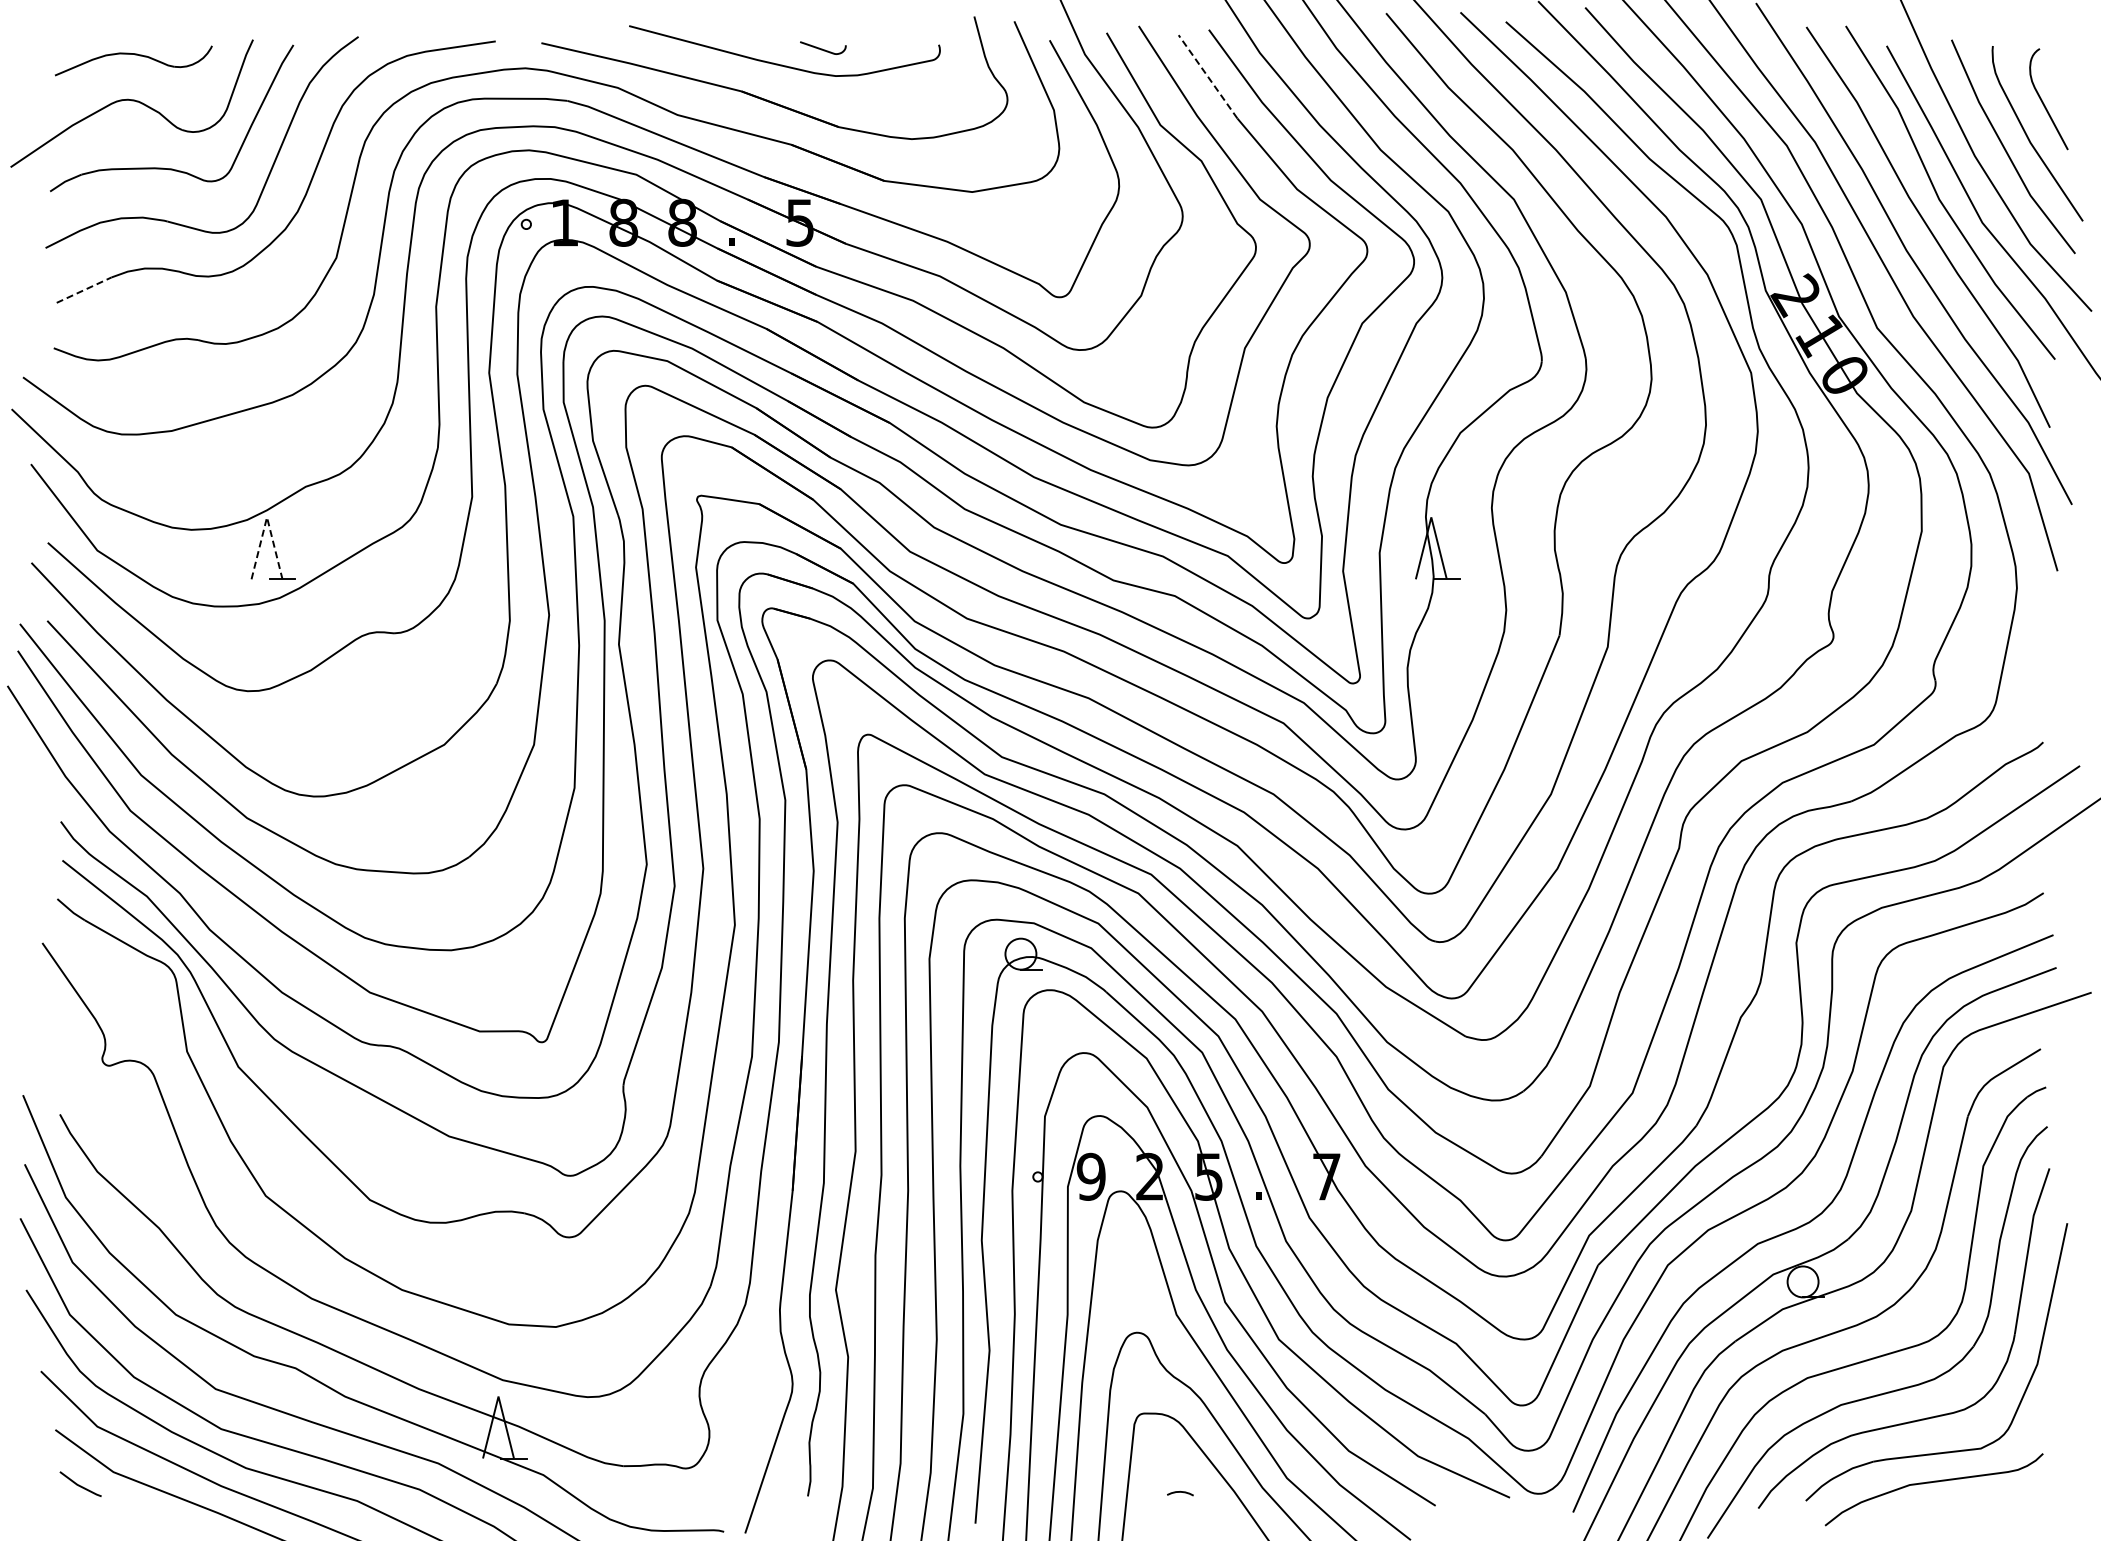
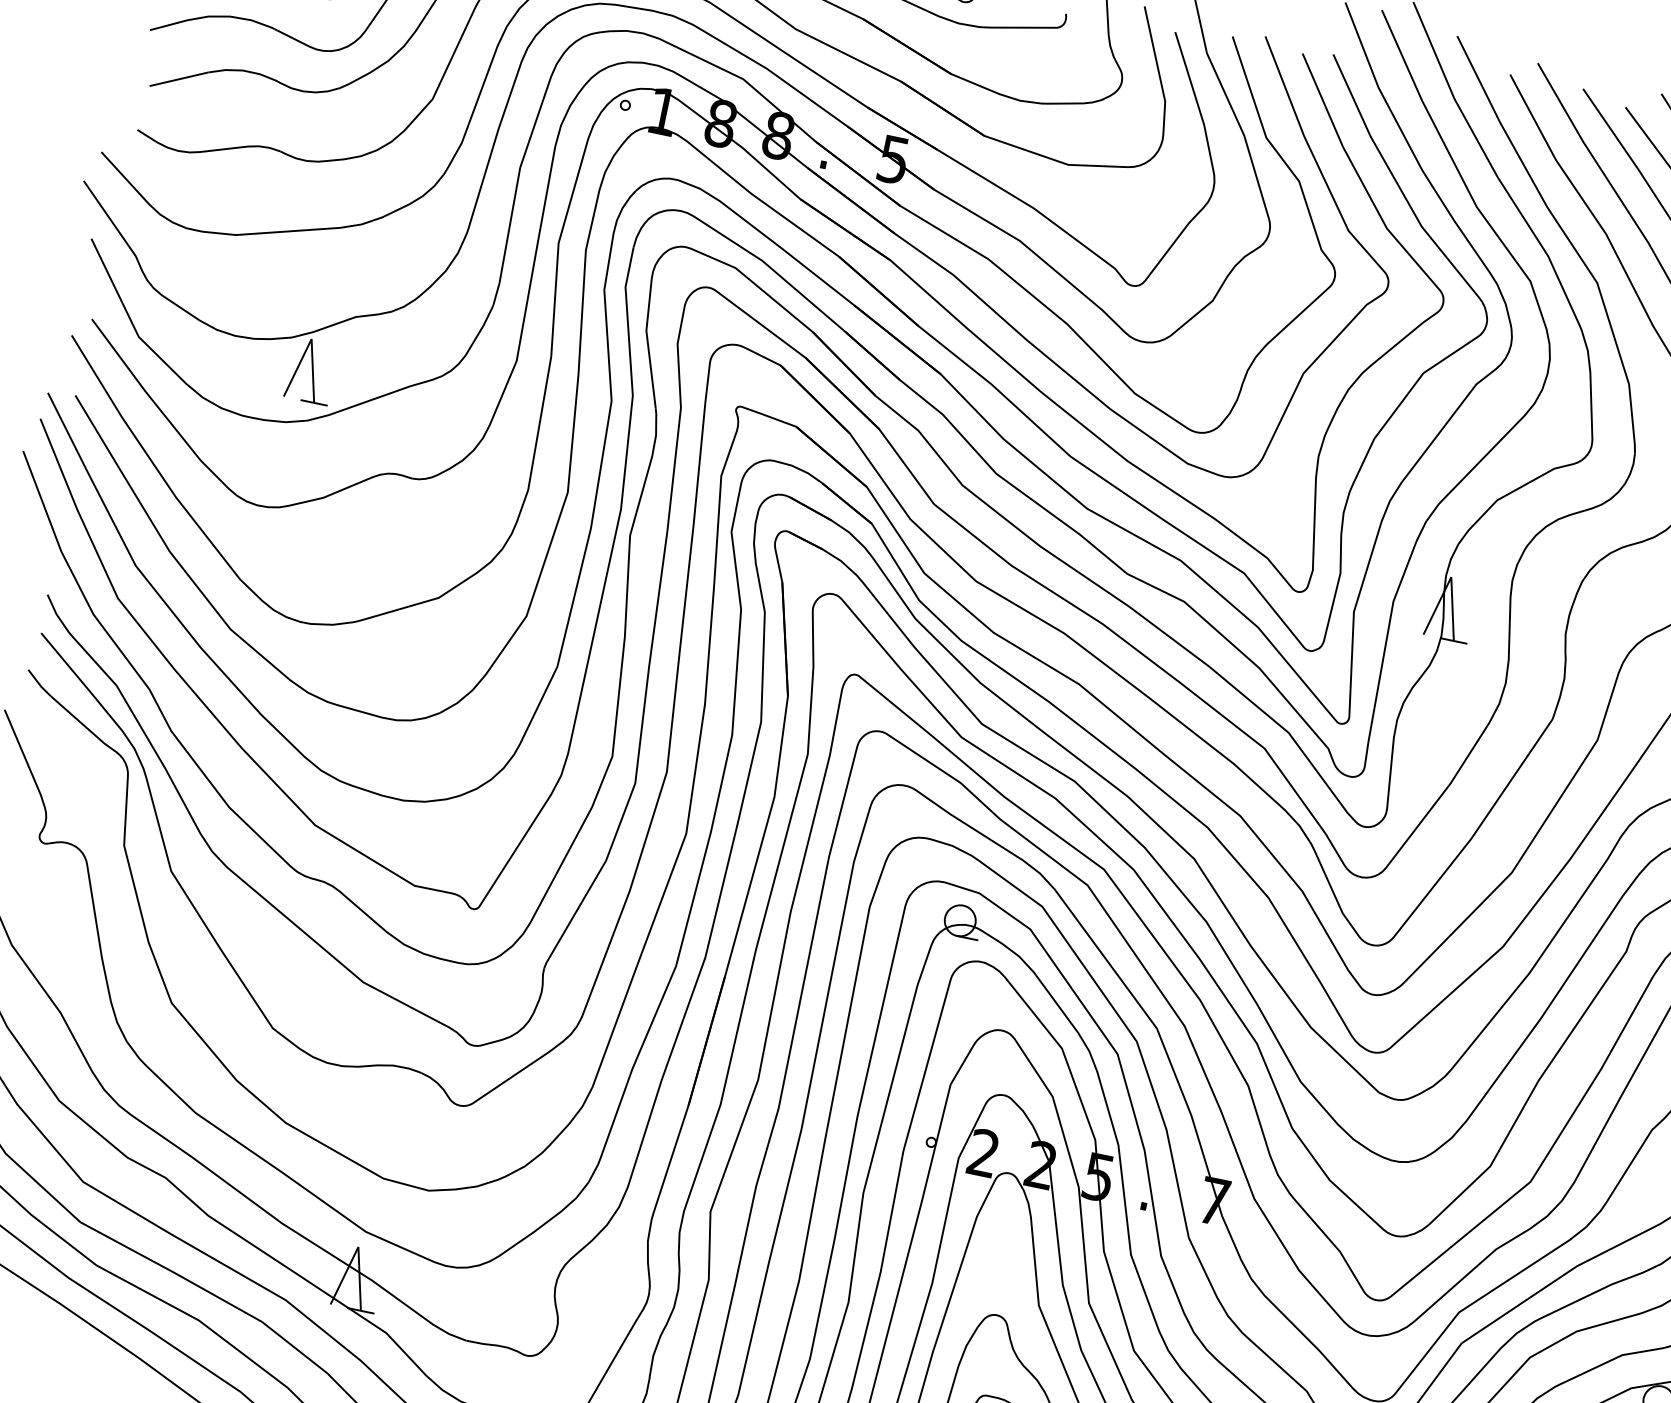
line: (1208, 76) -> (1323, 100), dashed -> solid
line: (84, 289) -> (179, 78), dashed -> solid
line: (267, 517) -> (312, 339), dashed -> solid
text: (1090, 1176) -> (982, 1152), 9 -> 2

